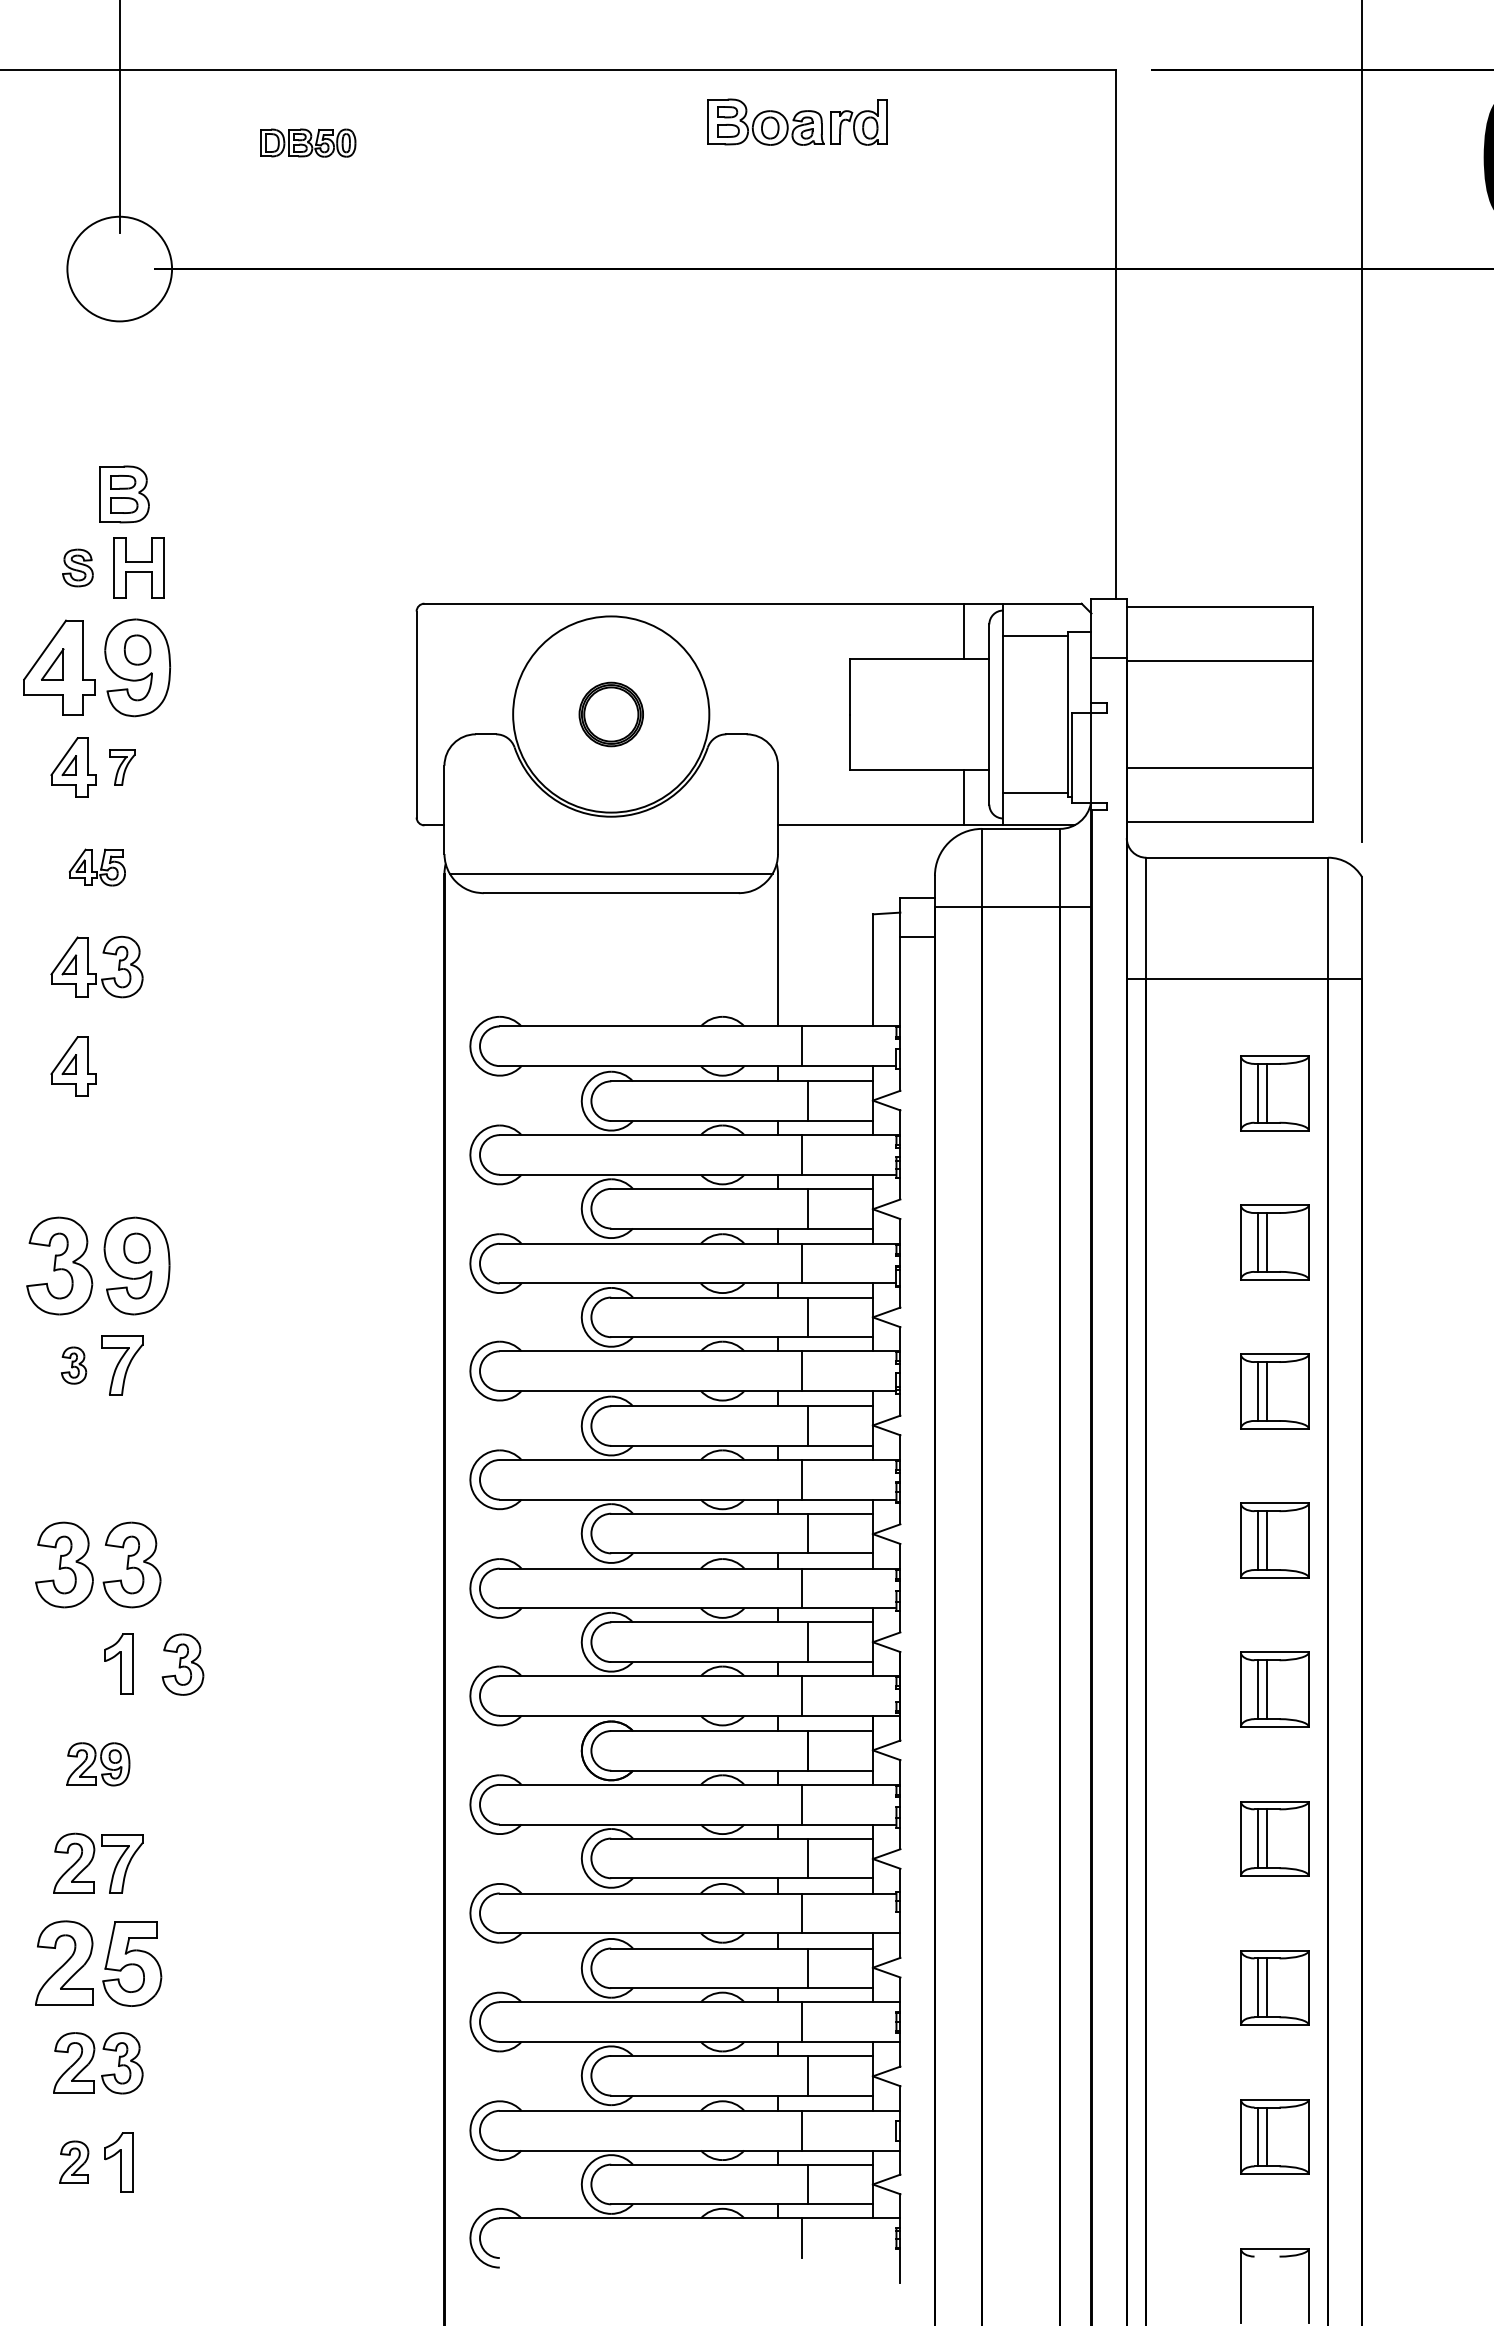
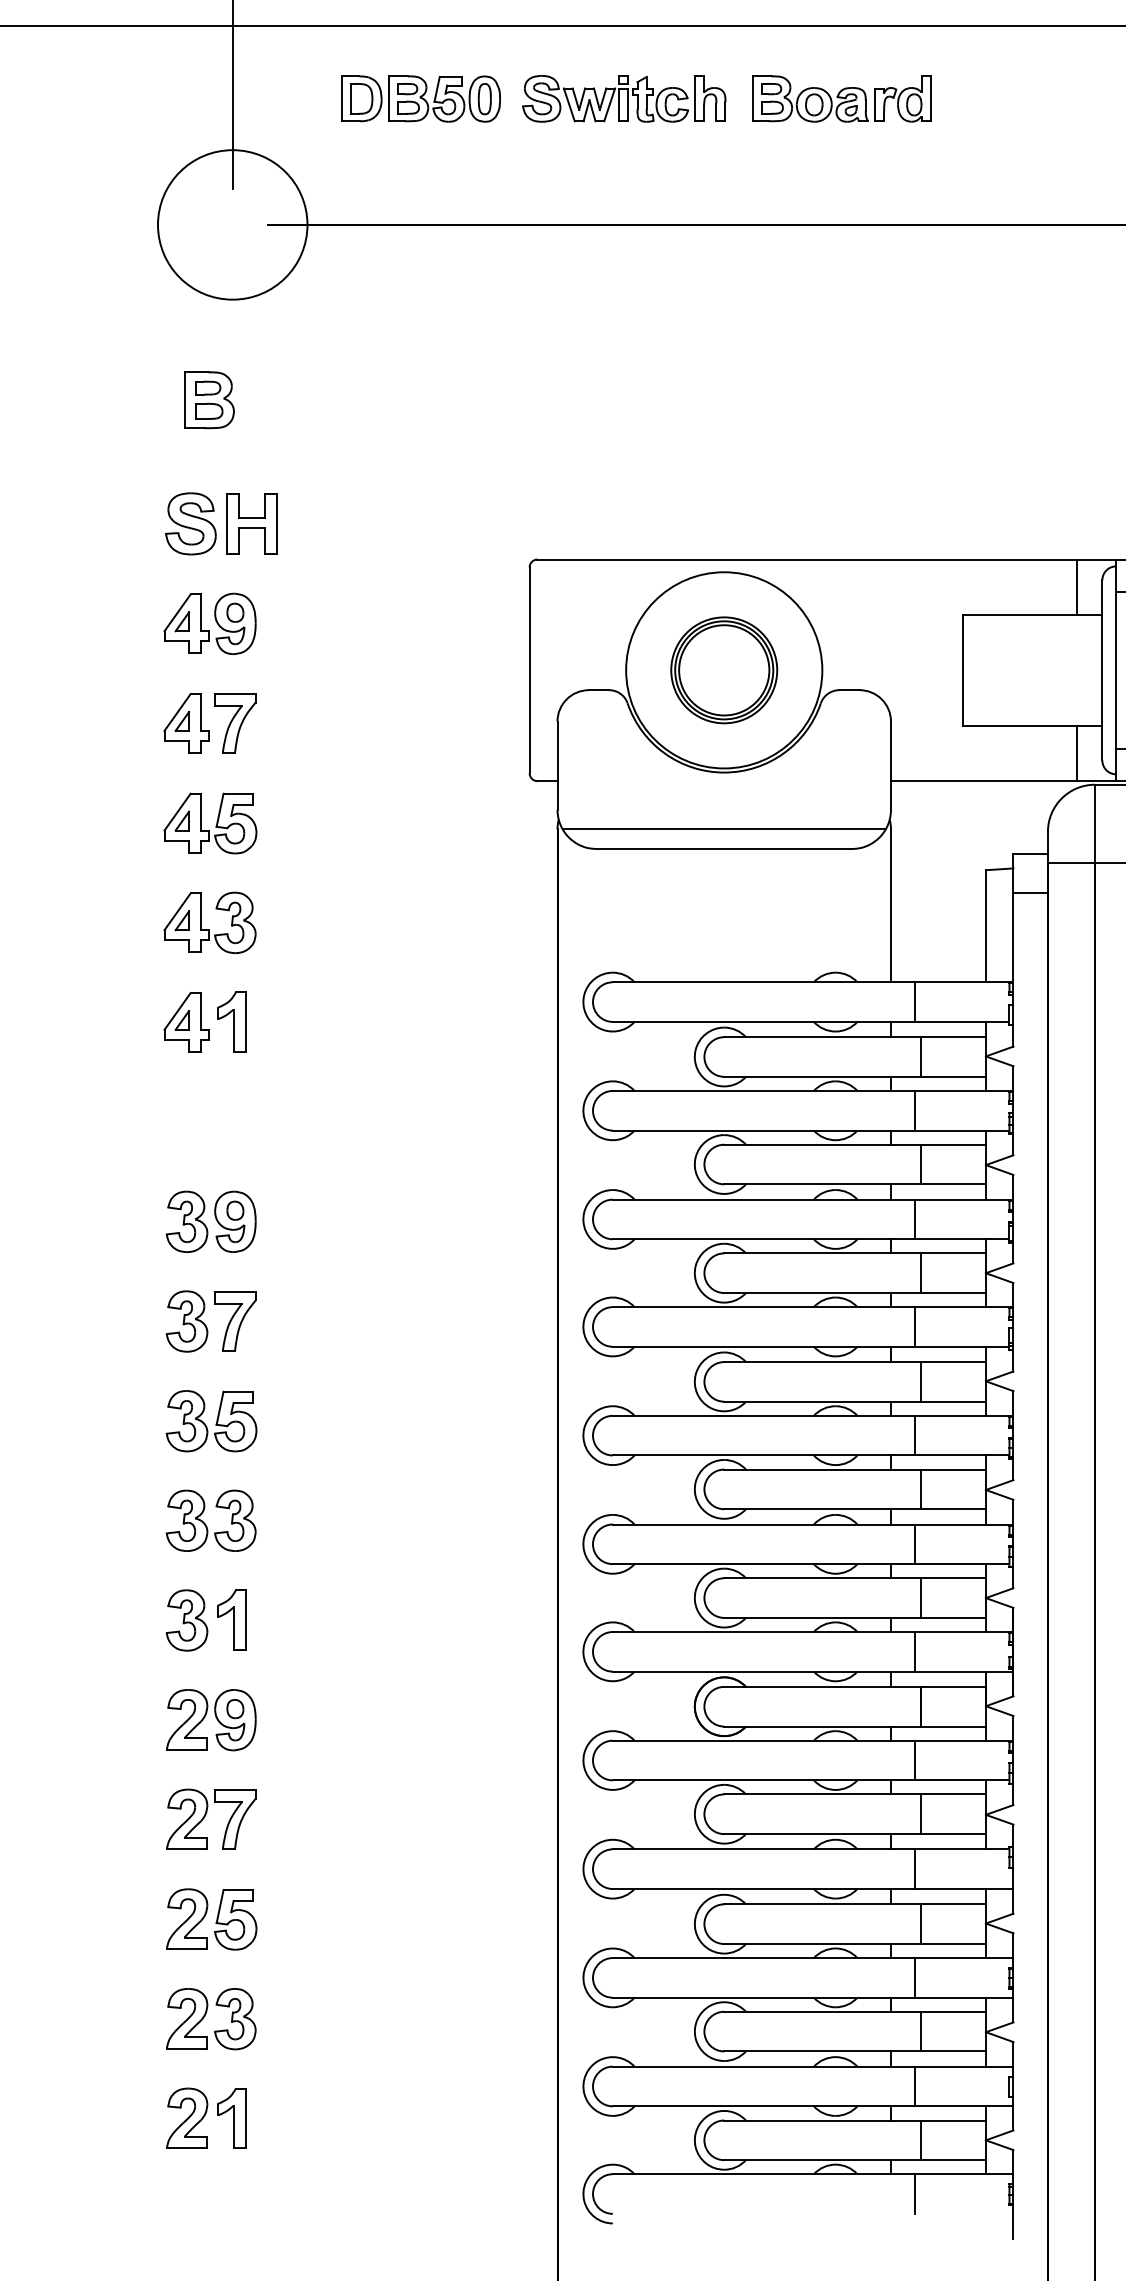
part: (797, 121) -> (841, 98), moved
part: (307, 142) -> (420, 98), size x1.67
part: (511, 142) -> (624, 98), added
circle: (119, 268) -> (232, 224), size x1.43
part: (124, 494) -> (209, 400), moved
part: (77, 567) -> (190, 523), size x1.67
part: (96, 668) -> (209, 624), size x0.62
part: (611, 714) -> (724, 670), size x1.67
part: (122, 767) -> (235, 723), size x1.67
part: (97, 867) -> (210, 823), size x1.67
part: (118, 1065) -> (231, 1021), added
part: (97, 1265) -> (210, 1221), size x0.62
part: (73, 1365) -> (186, 1321), size x1.67
part: (98, 1465) -> (211, 1421), added
part: (97, 1564) -> (210, 1520), size x0.71
part: (182, 1664) -> (186, 1620), moved
part: (98, 1764) -> (211, 1720), size x1.43
part: (98, 1963) -> (211, 1919), size x0.71
part: (74, 2161) -> (187, 2117), size x1.43

